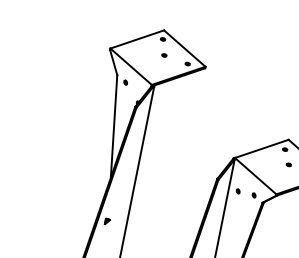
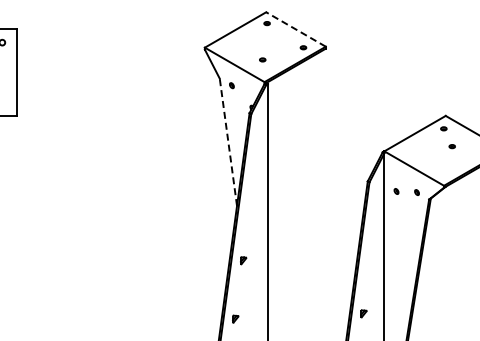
line: (184, 48) -> (295, 29), solid -> dashed
part: (164, 55) -> (262, 59), moved
line: (114, 125) -> (228, 141), solid -> dashed

